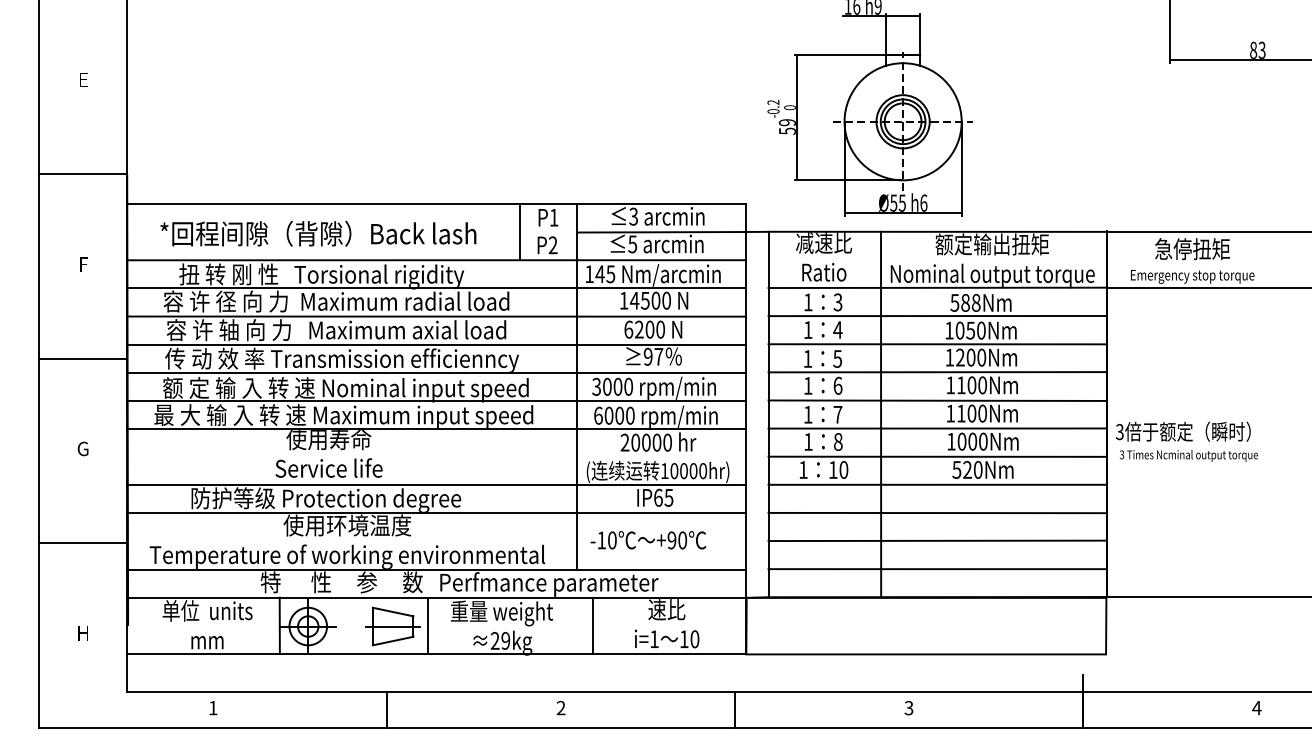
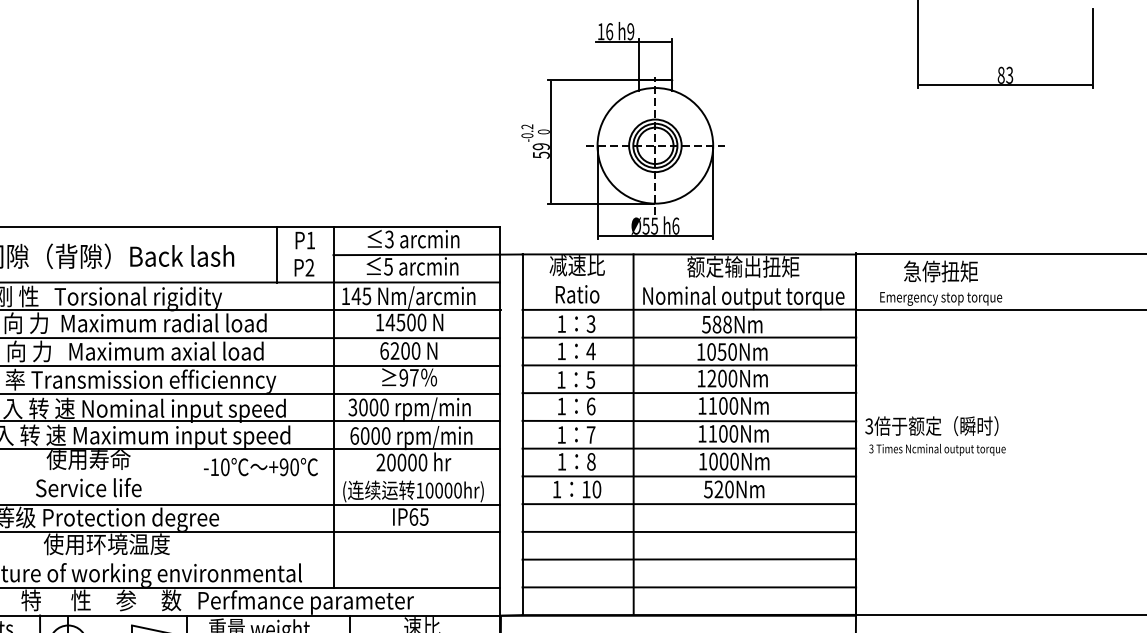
text: (1186, 441) -> (935, 435), moved
text: (648, 540) -> (260, 467), moved

